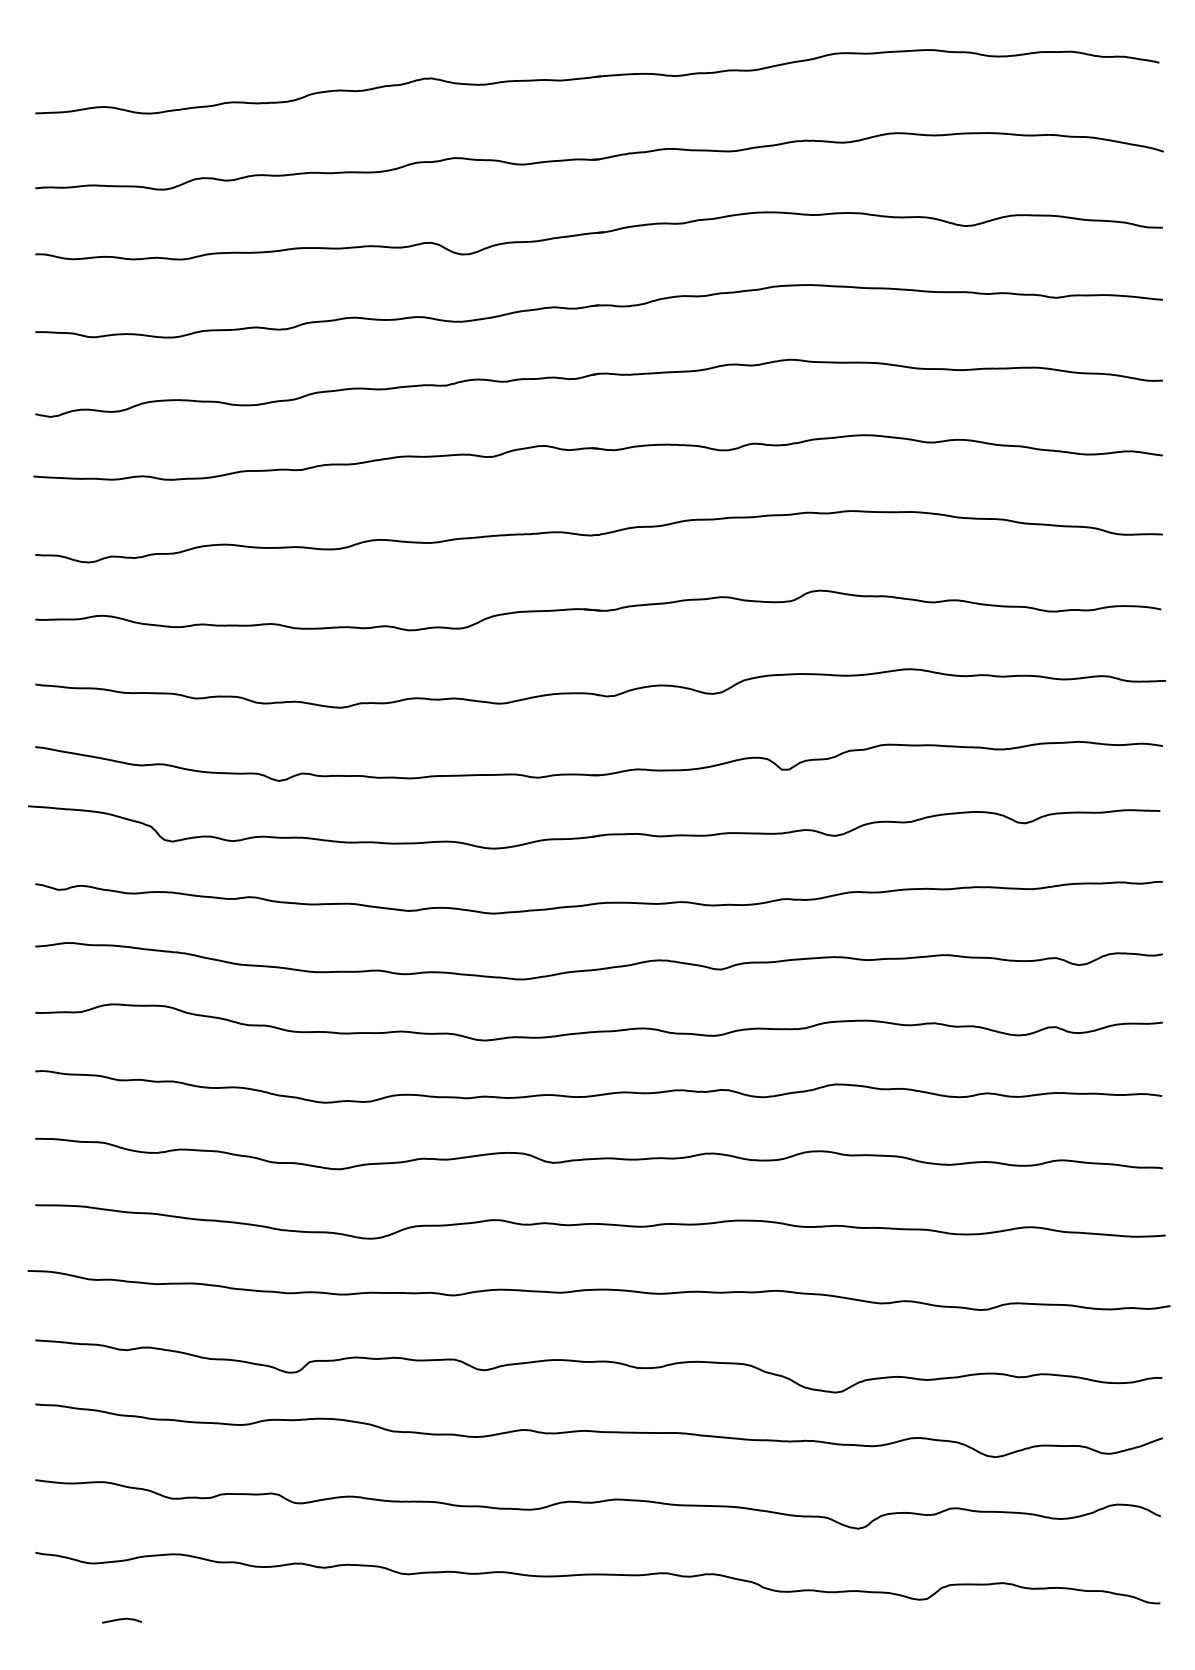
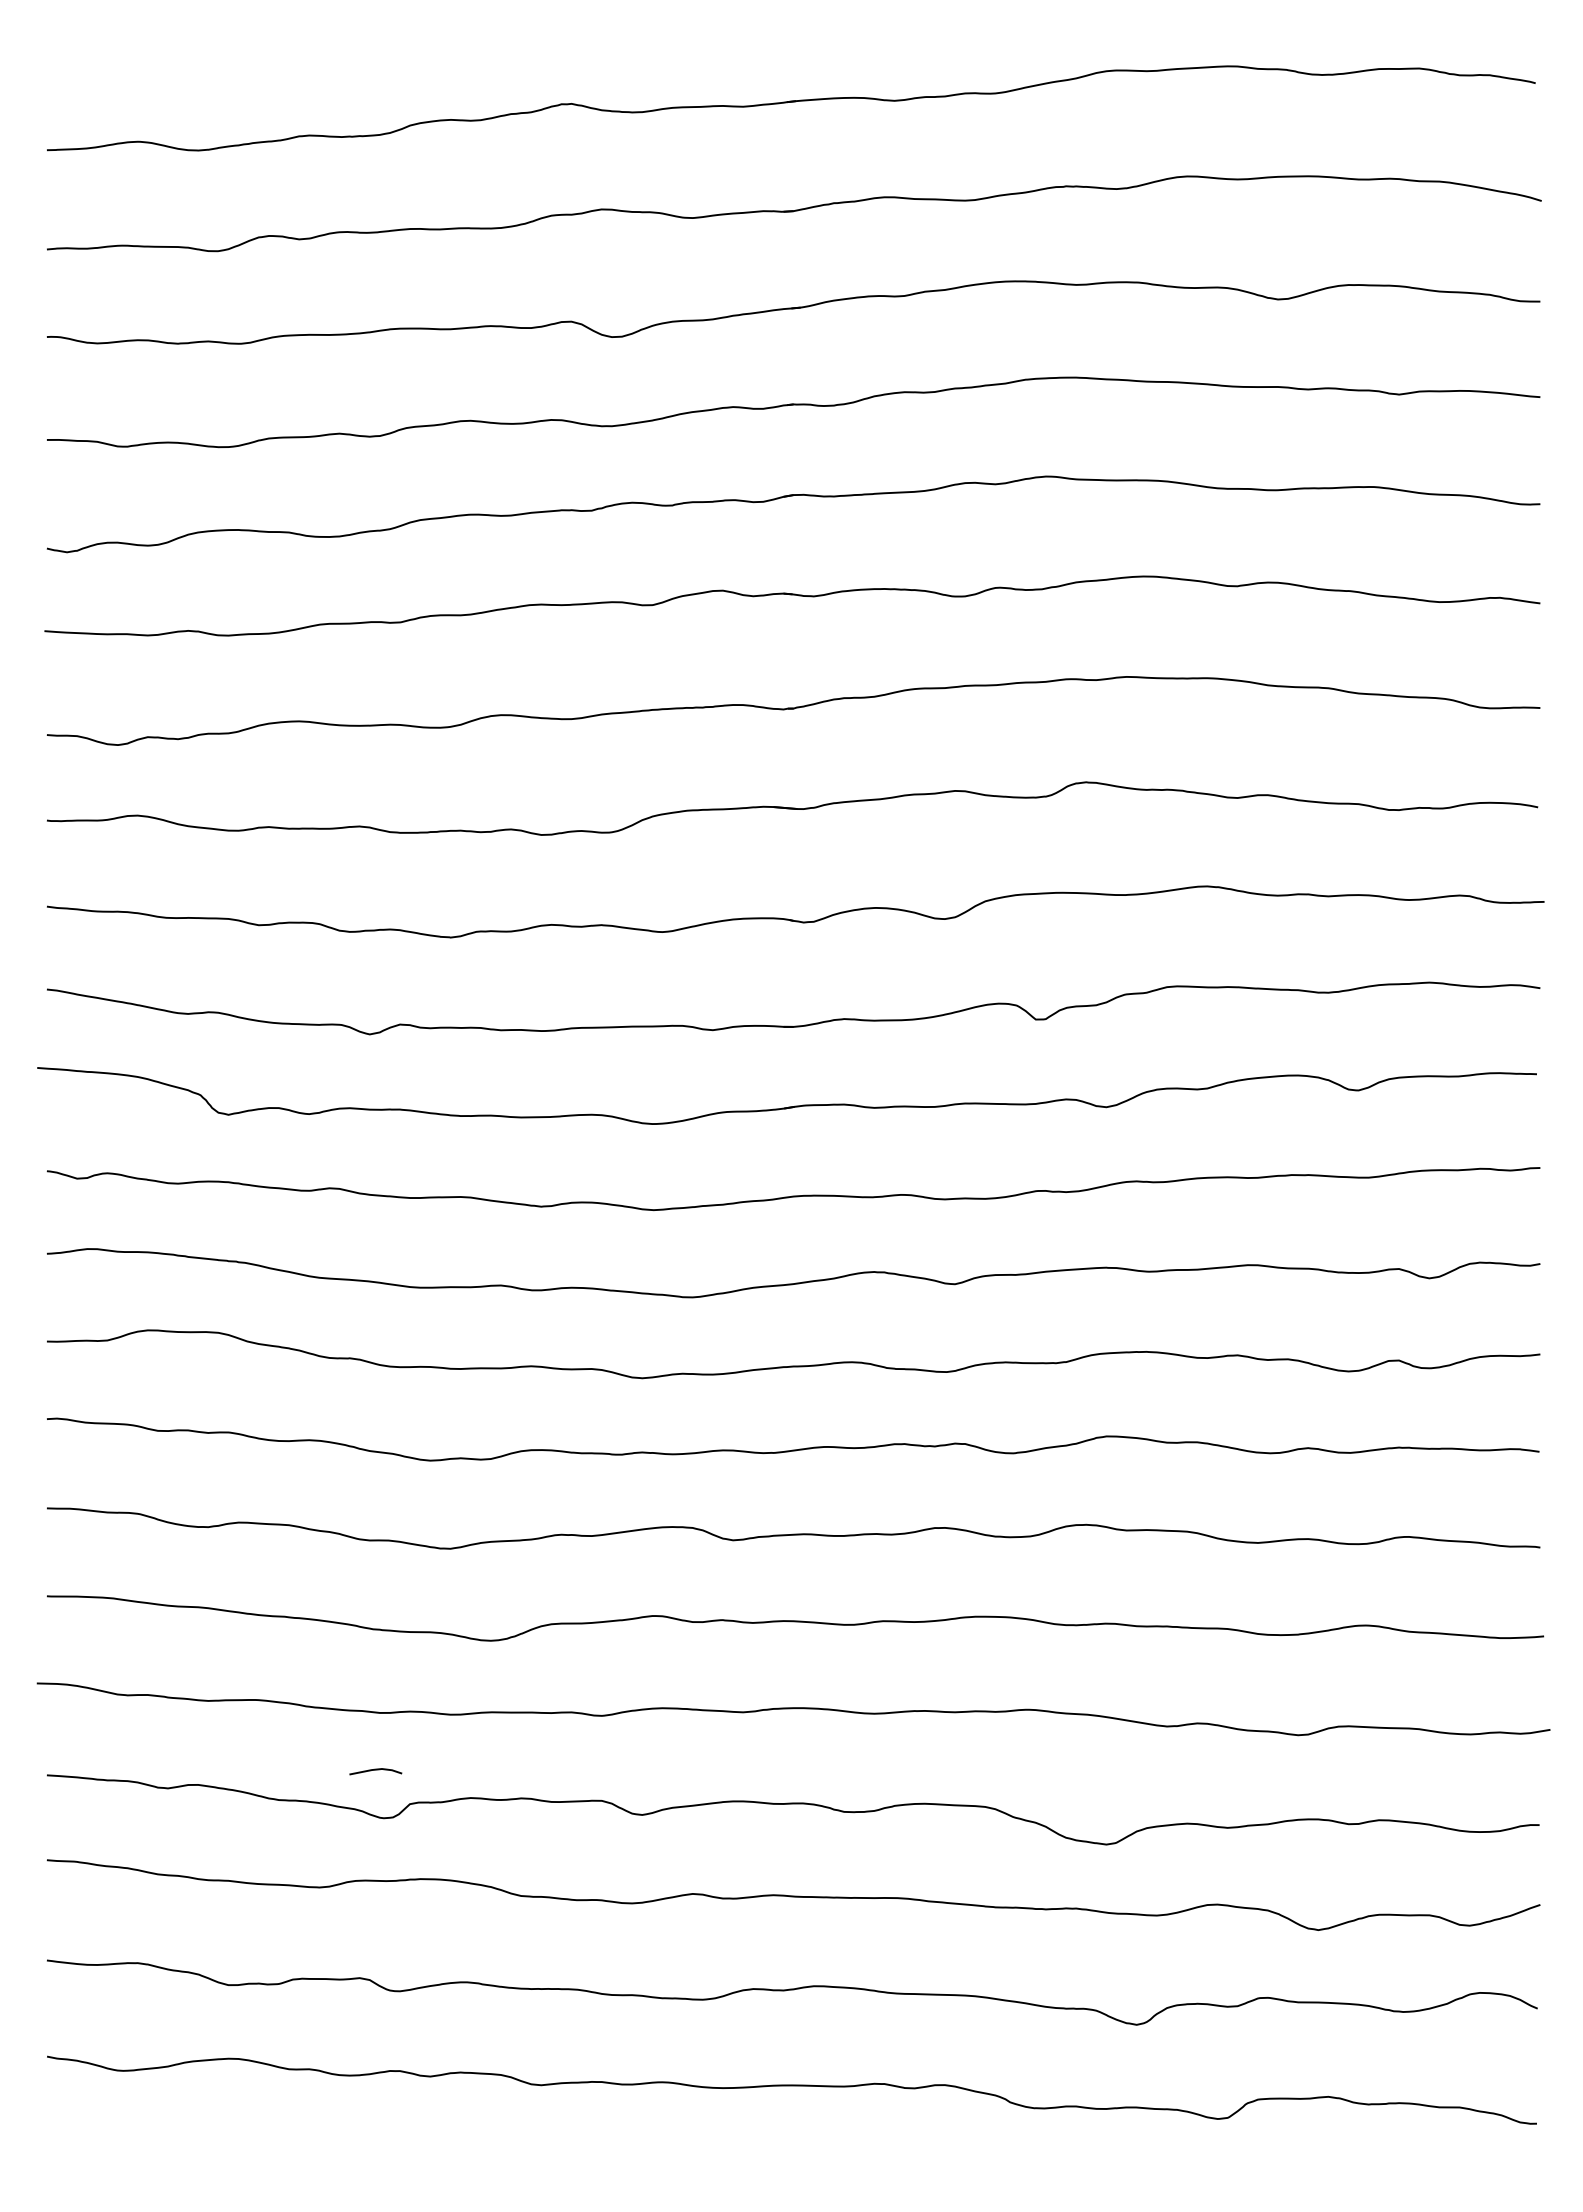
line: (121, 1619) -> (375, 1770), moved

